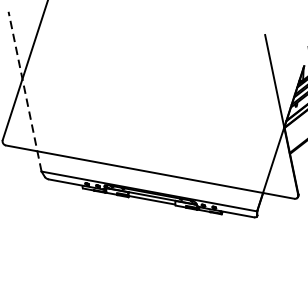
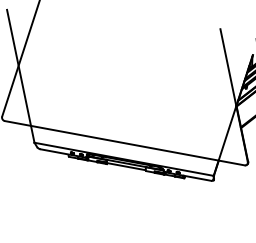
line: (24, 91) -> (20, 76), dashed -> solid

